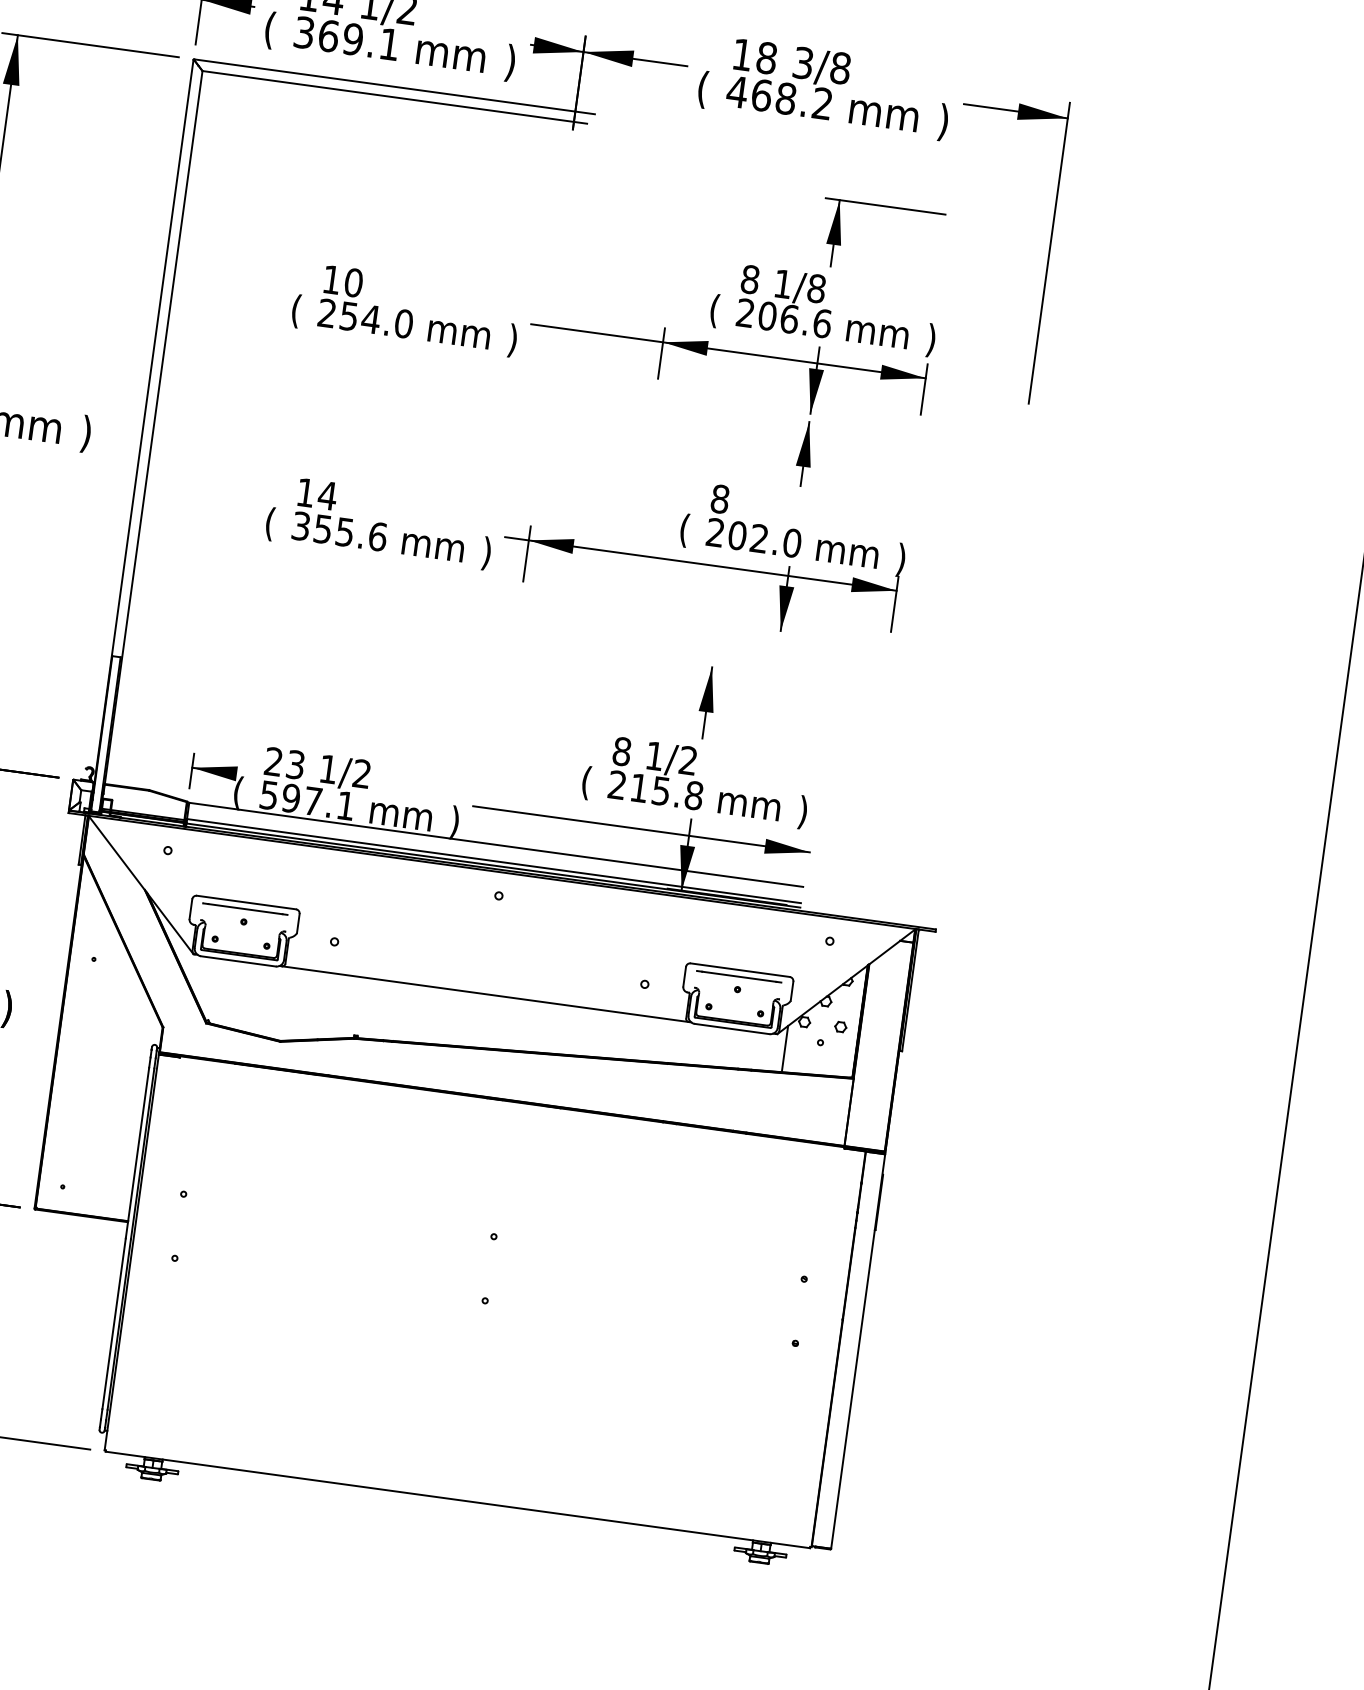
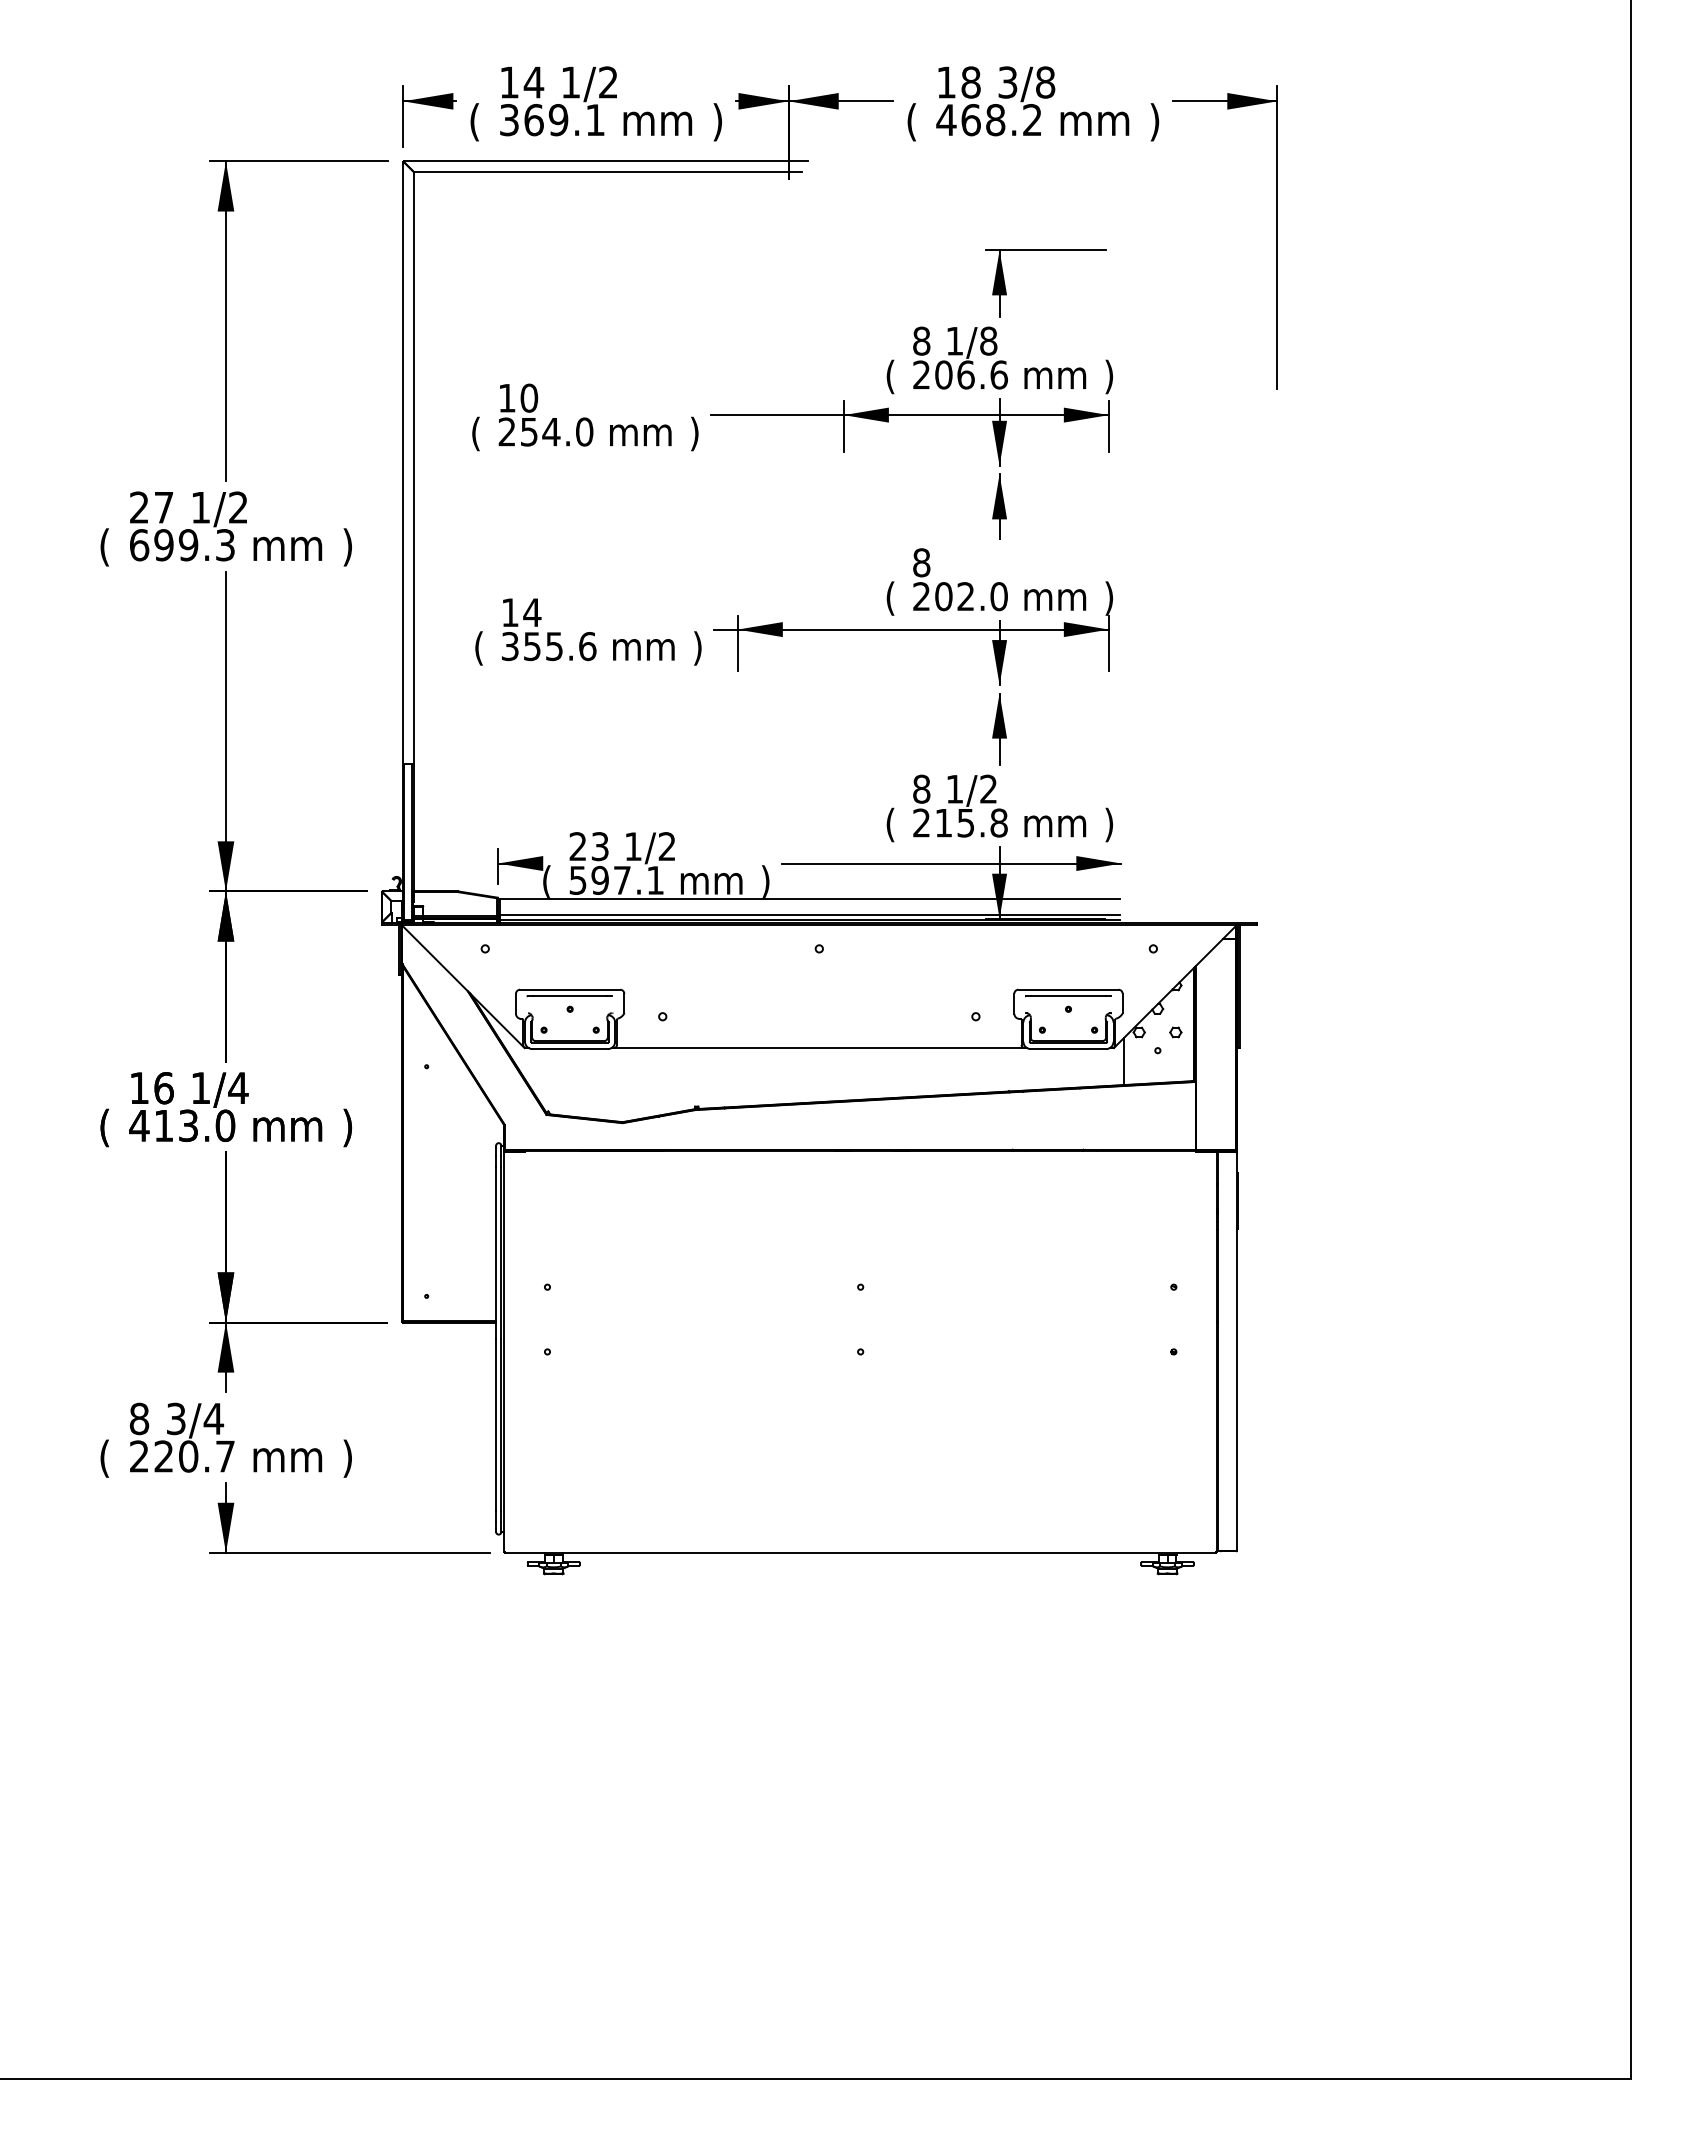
part: (612, 335) -> (792, 415), moved

